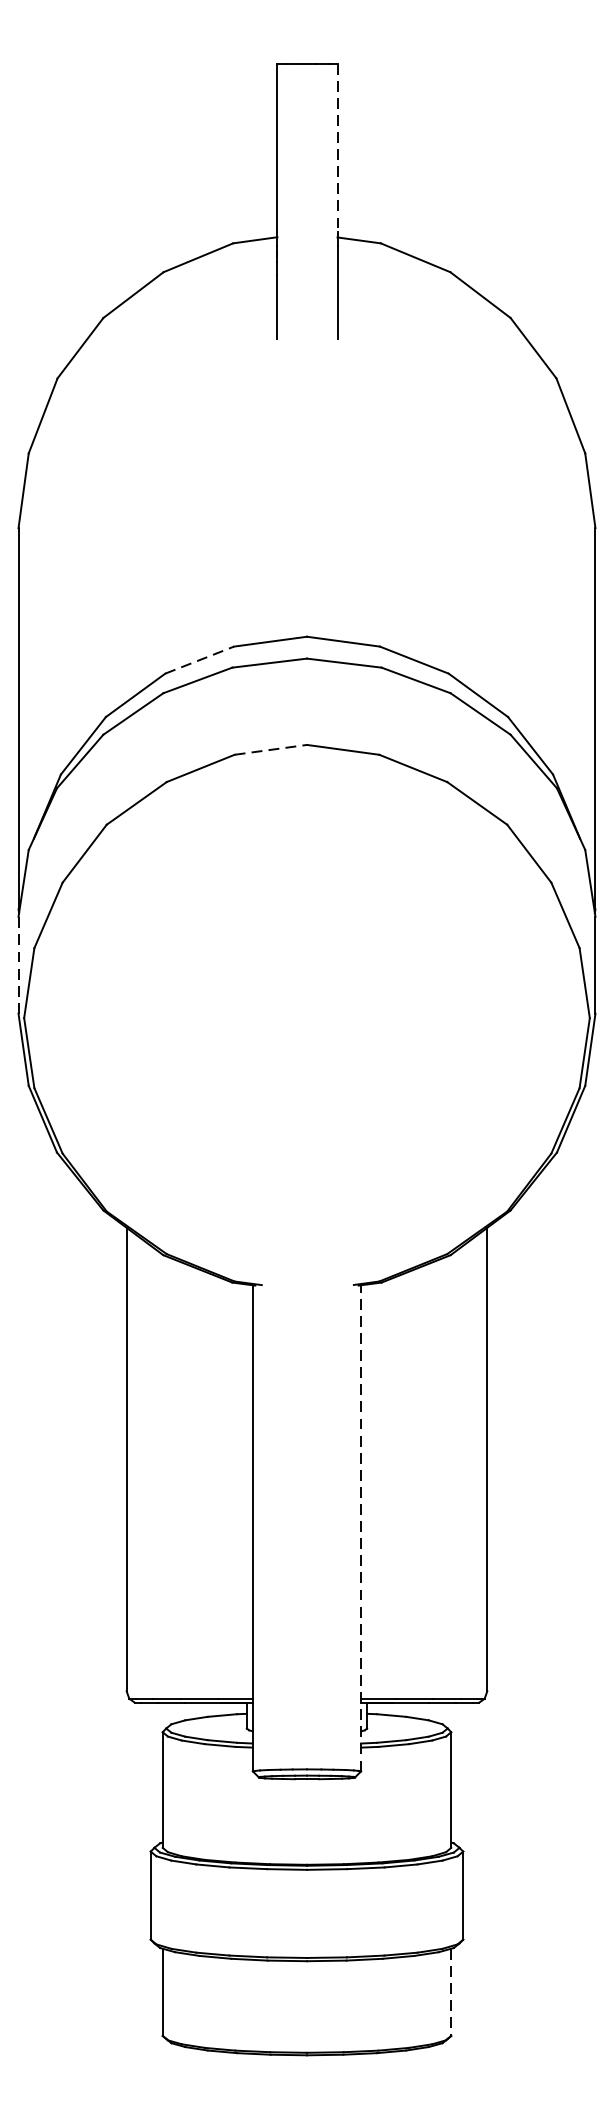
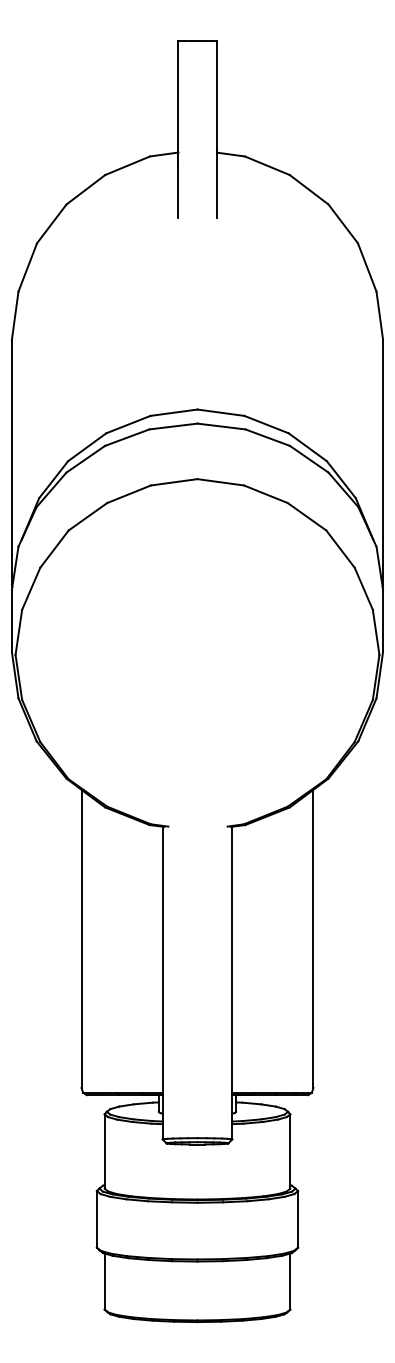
line: (338, 148) -> (217, 95), dashed -> solid
line: (199, 659) -> (128, 424), dashed -> solid
line: (271, 750) -> (174, 482), dashed -> solid
line: (17, 964) -> (11, 620), dashed -> solid
line: (361, 1527) -> (232, 982), dashed -> solid
line: (451, 1993) -> (290, 1282), dashed -> solid

